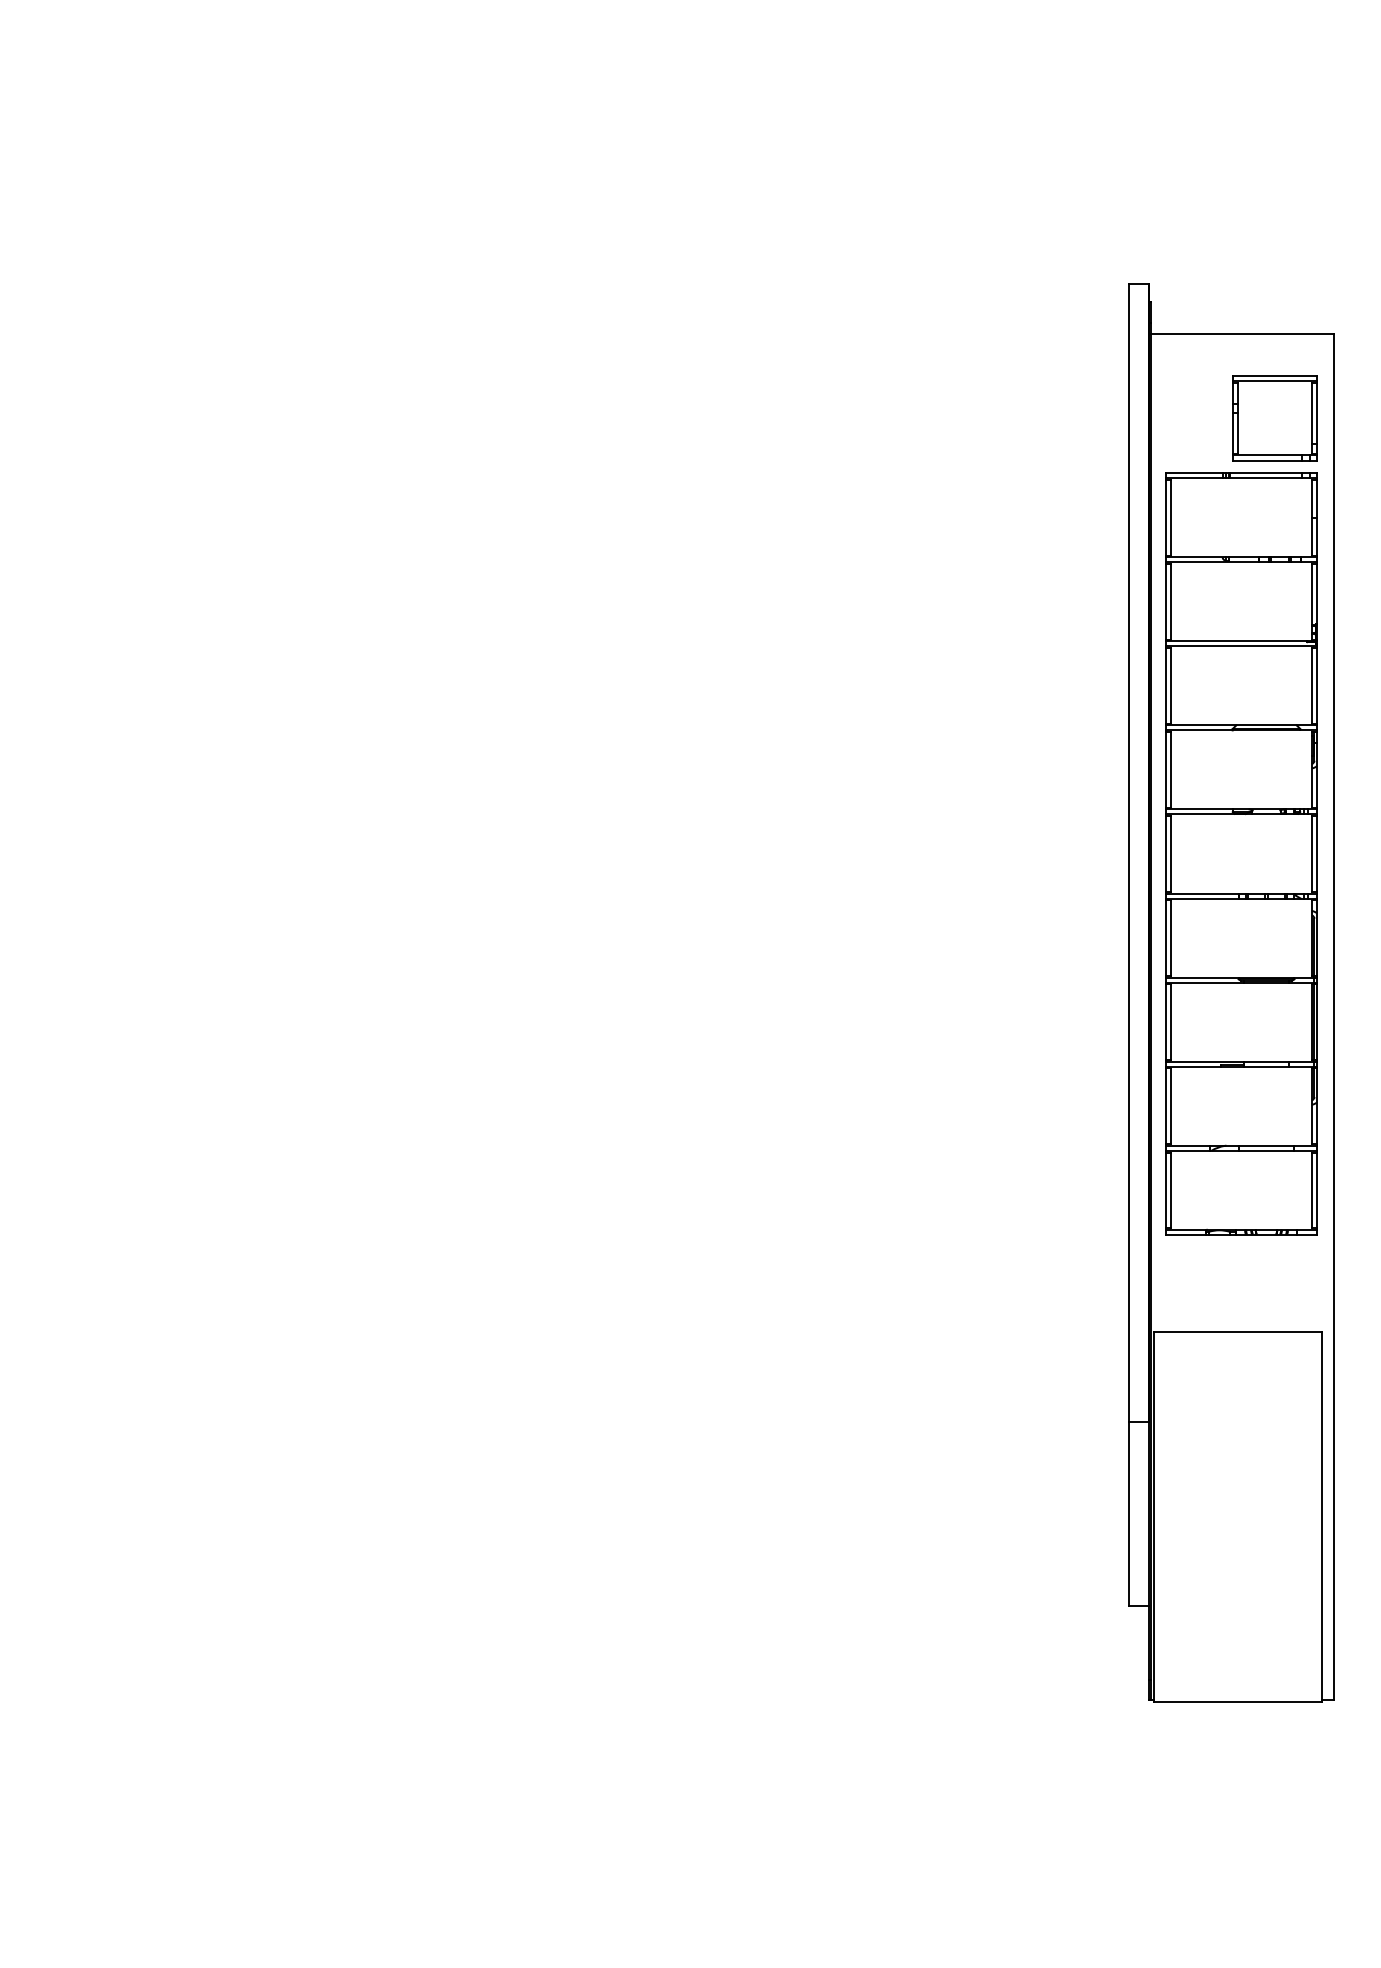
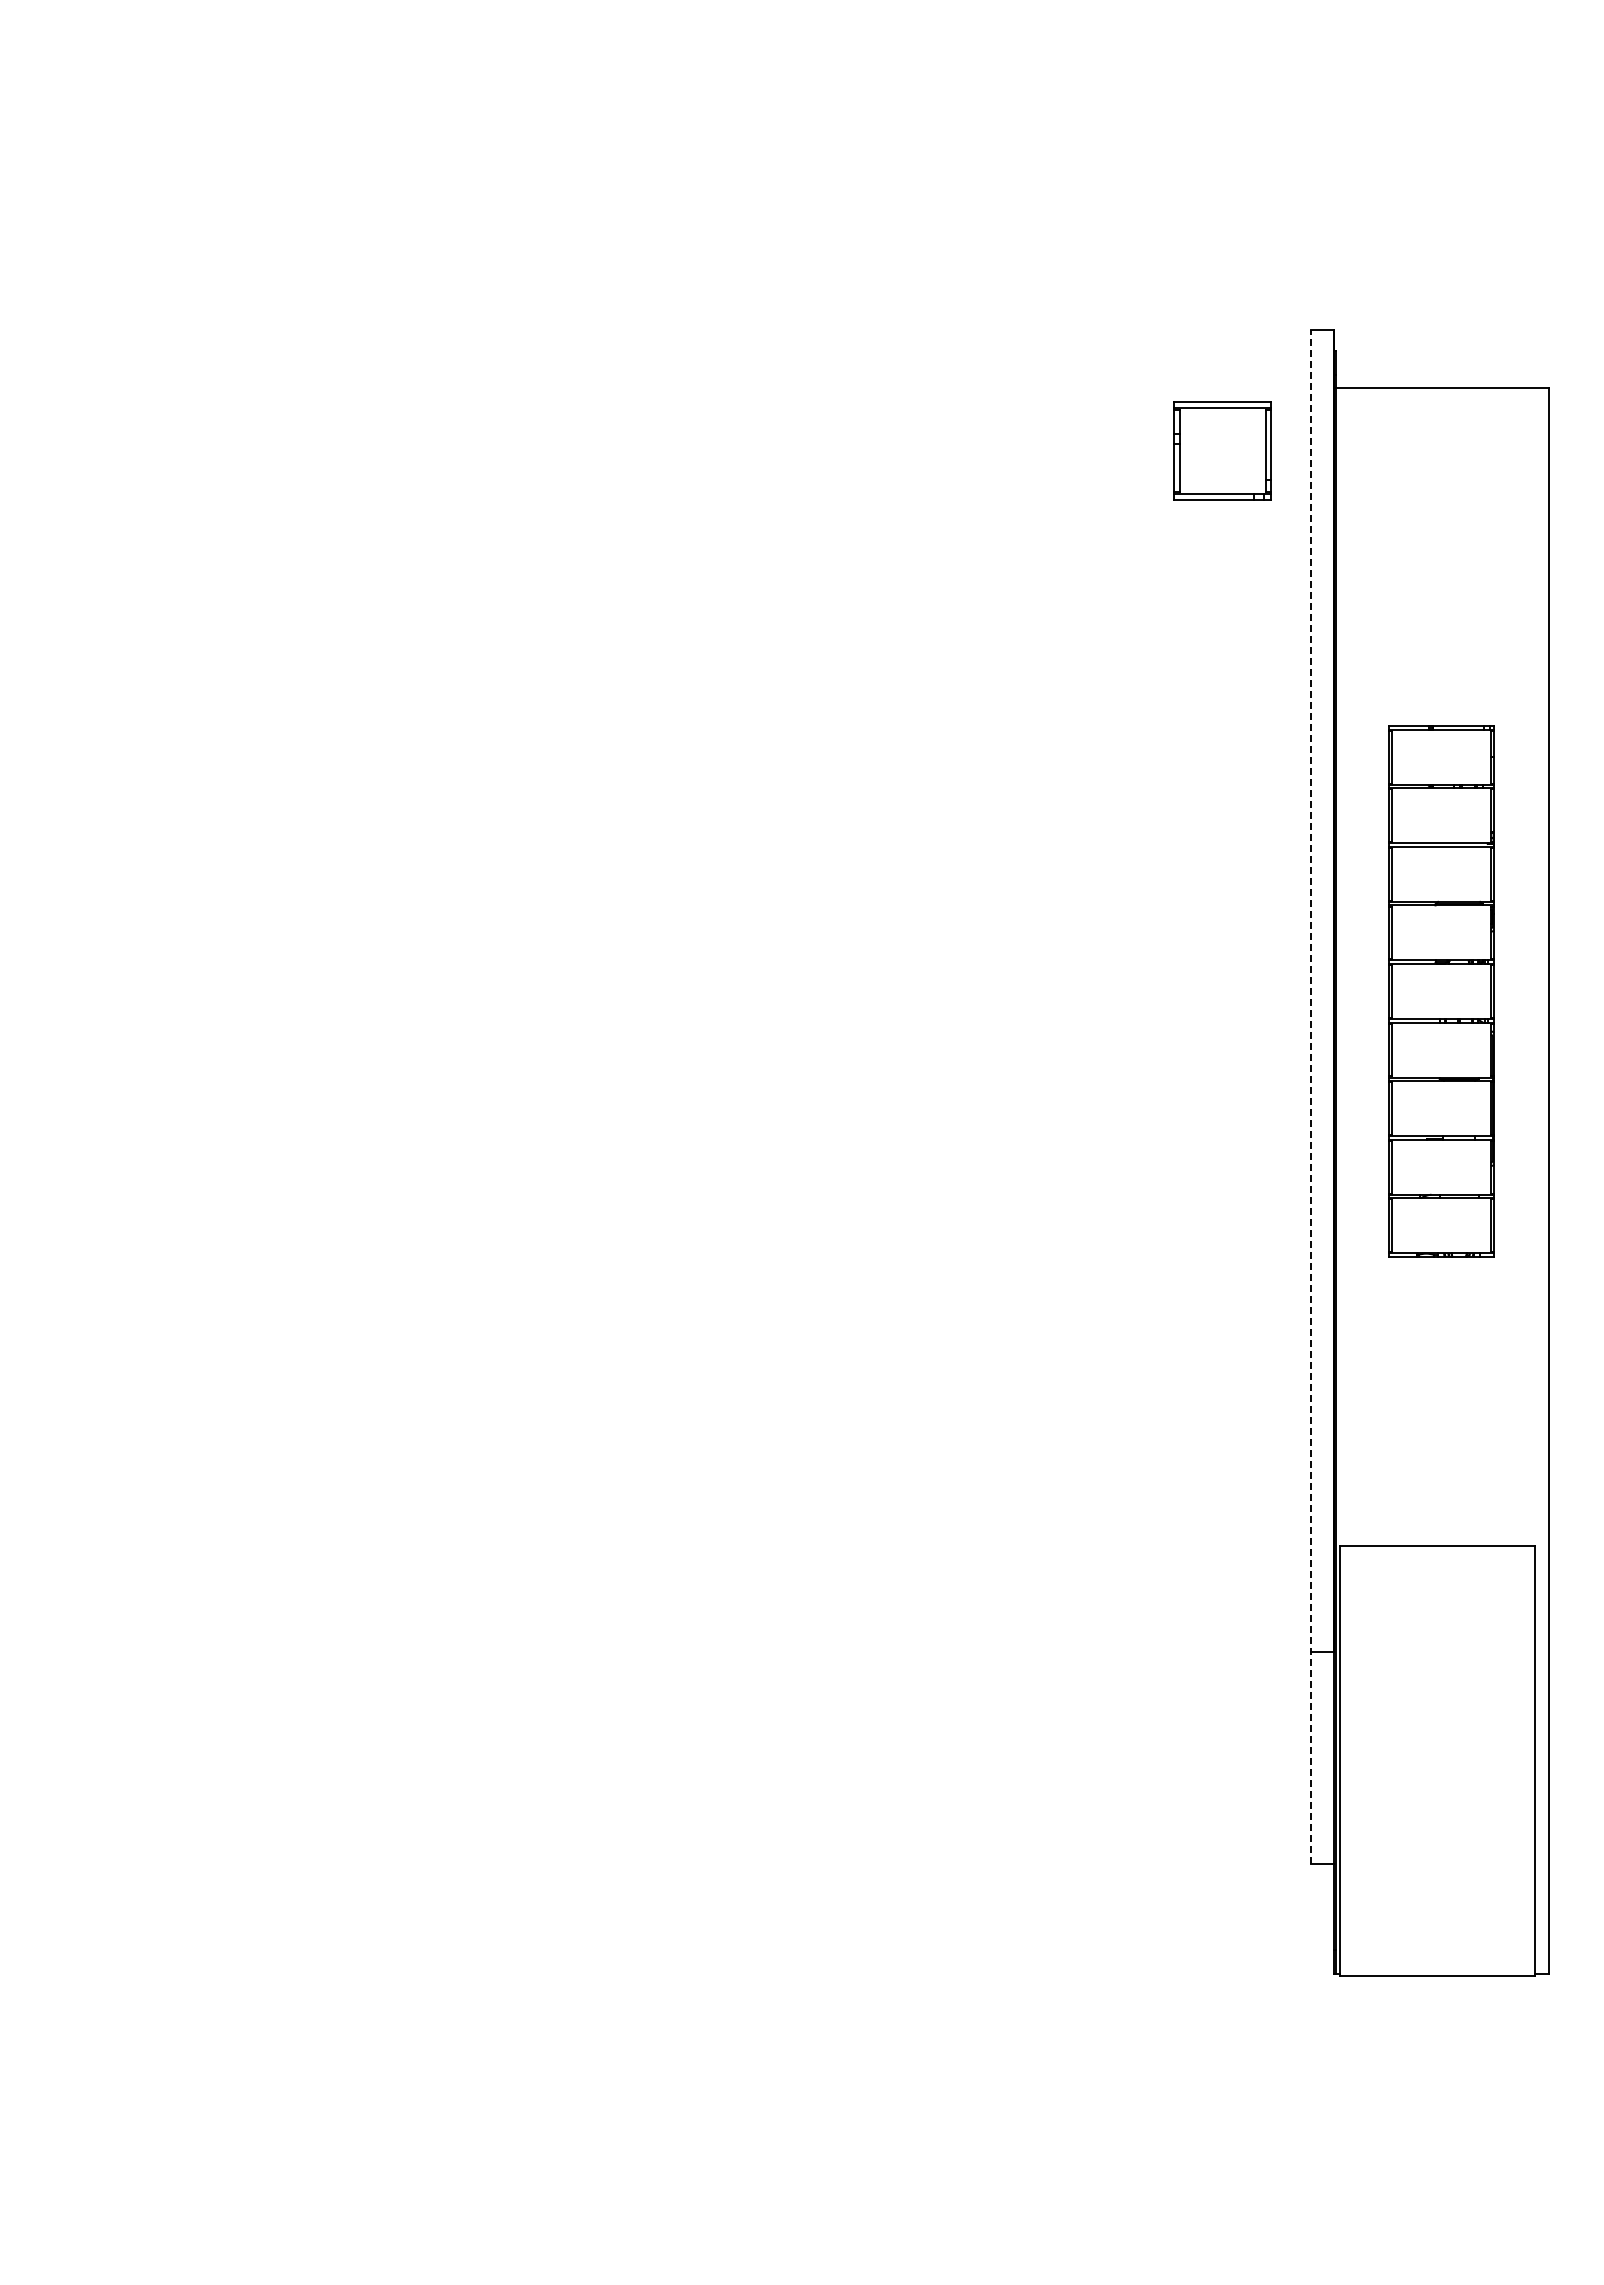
part: (1274, 418) -> (1222, 450), moved
part: (1241, 853) -> (1441, 991), size x0.6
line: (1128, 944) -> (1310, 1096), solid -> dashed

